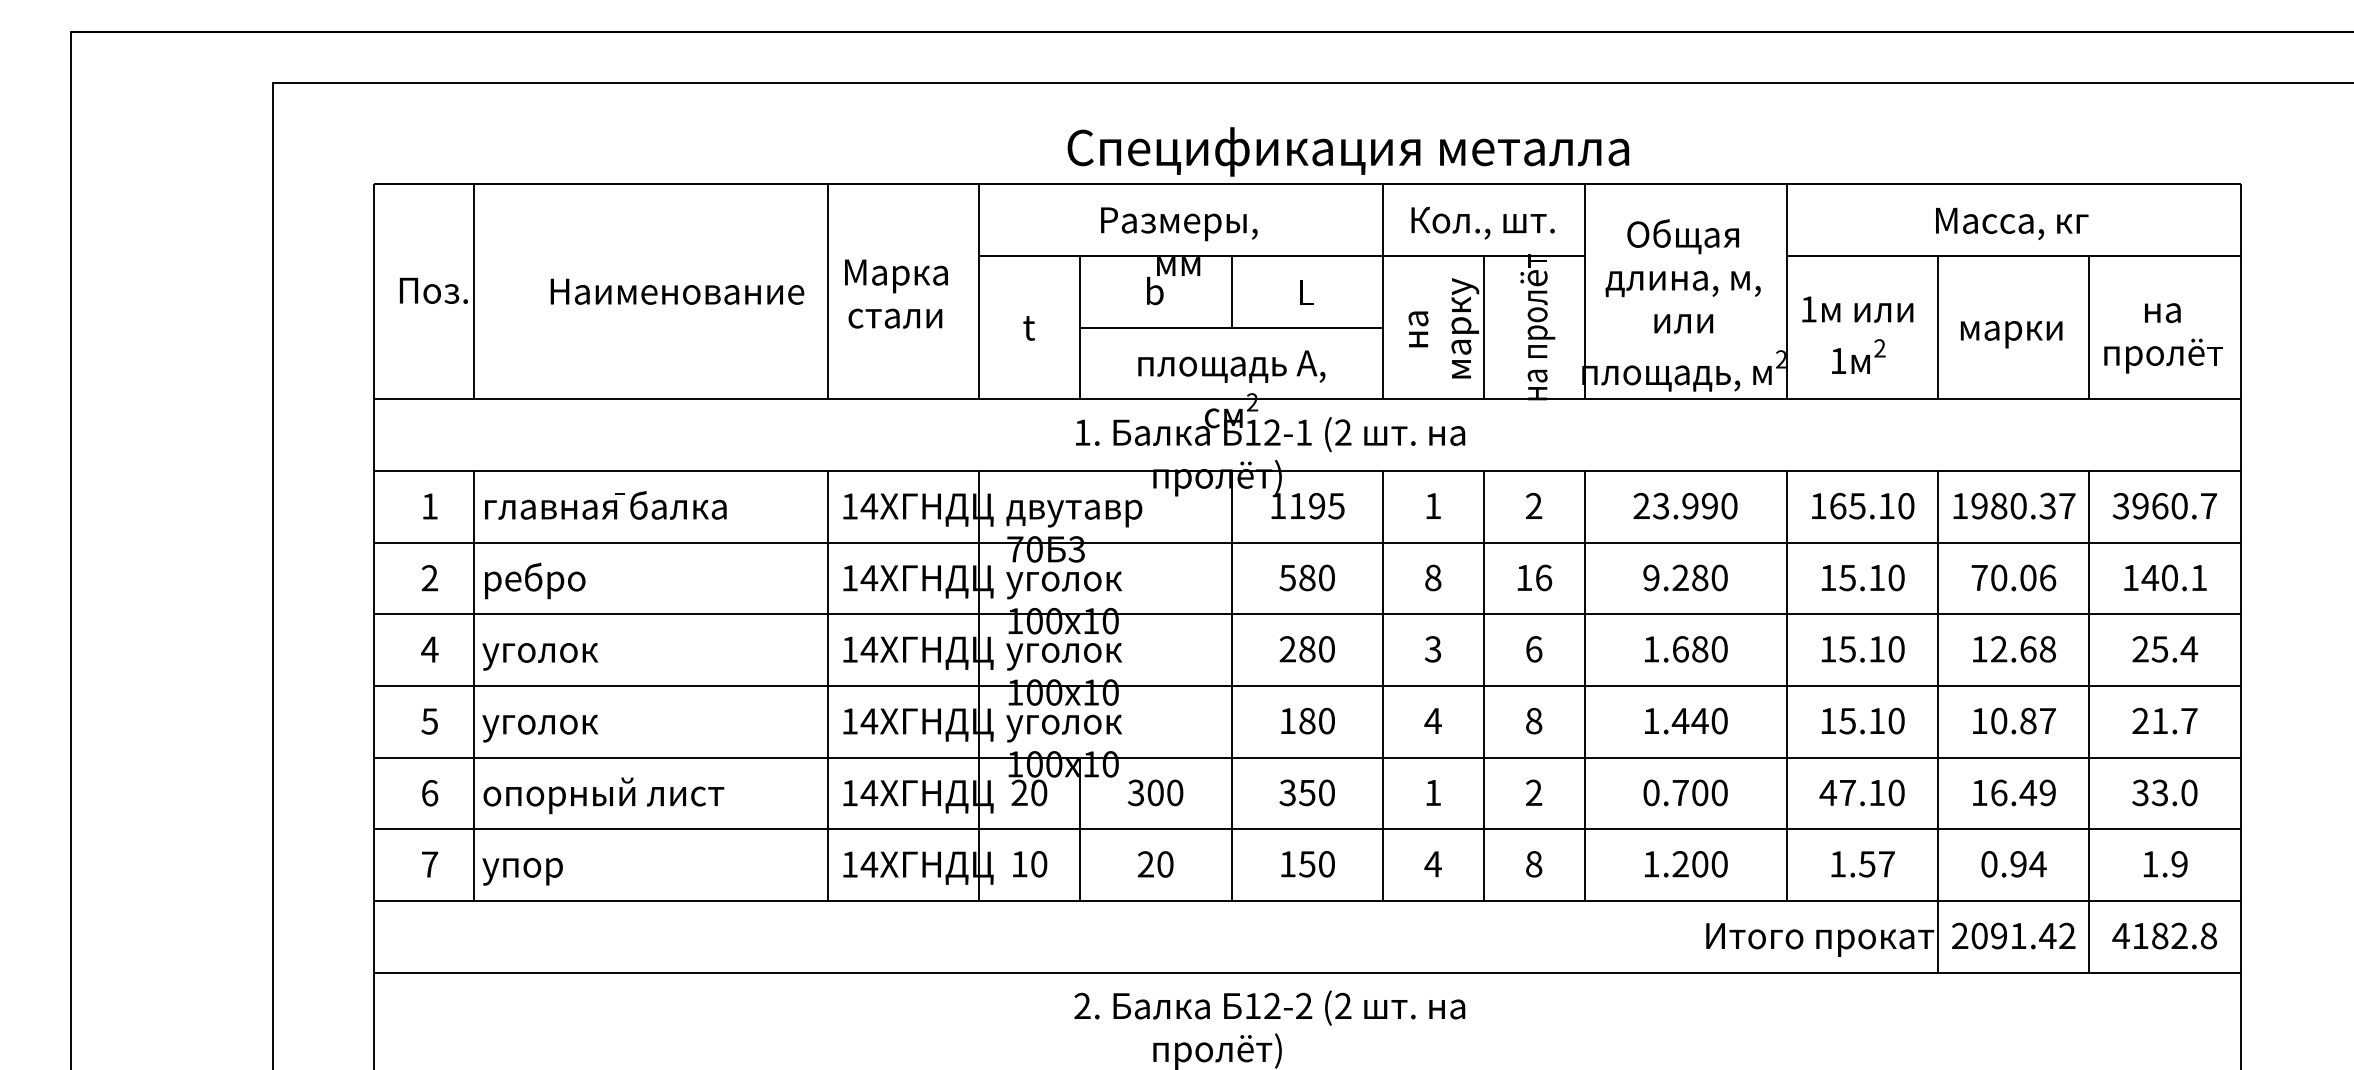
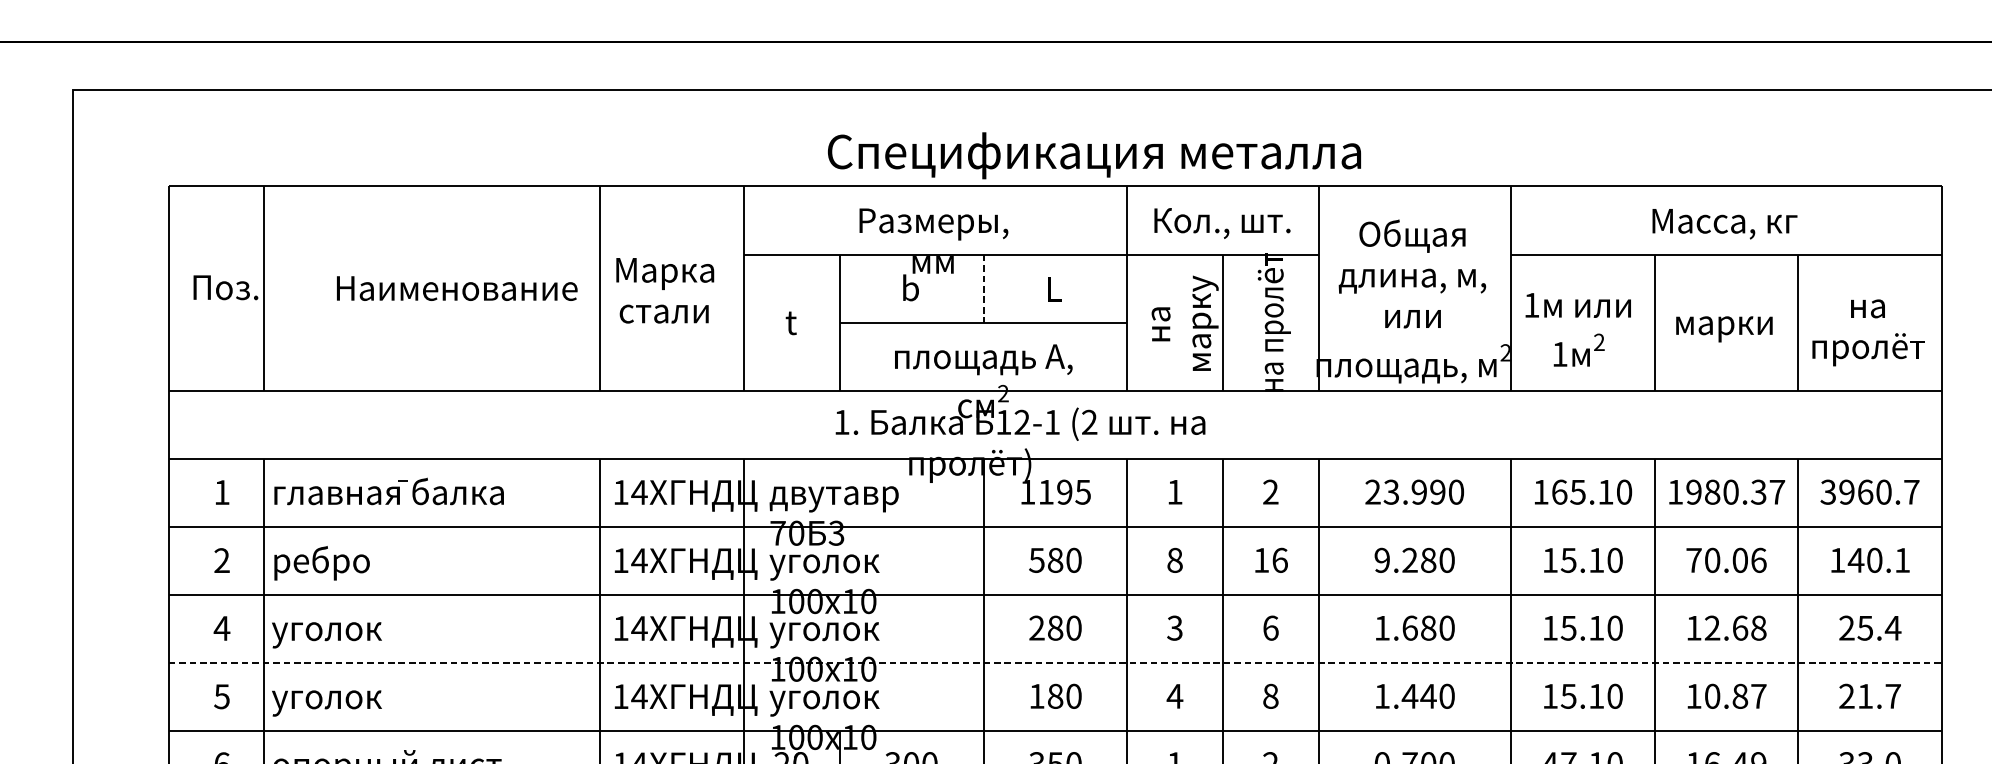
line: (1231, 291) -> (983, 288), solid -> dashed
line: (1307, 685) -> (1055, 662), solid -> dashed

